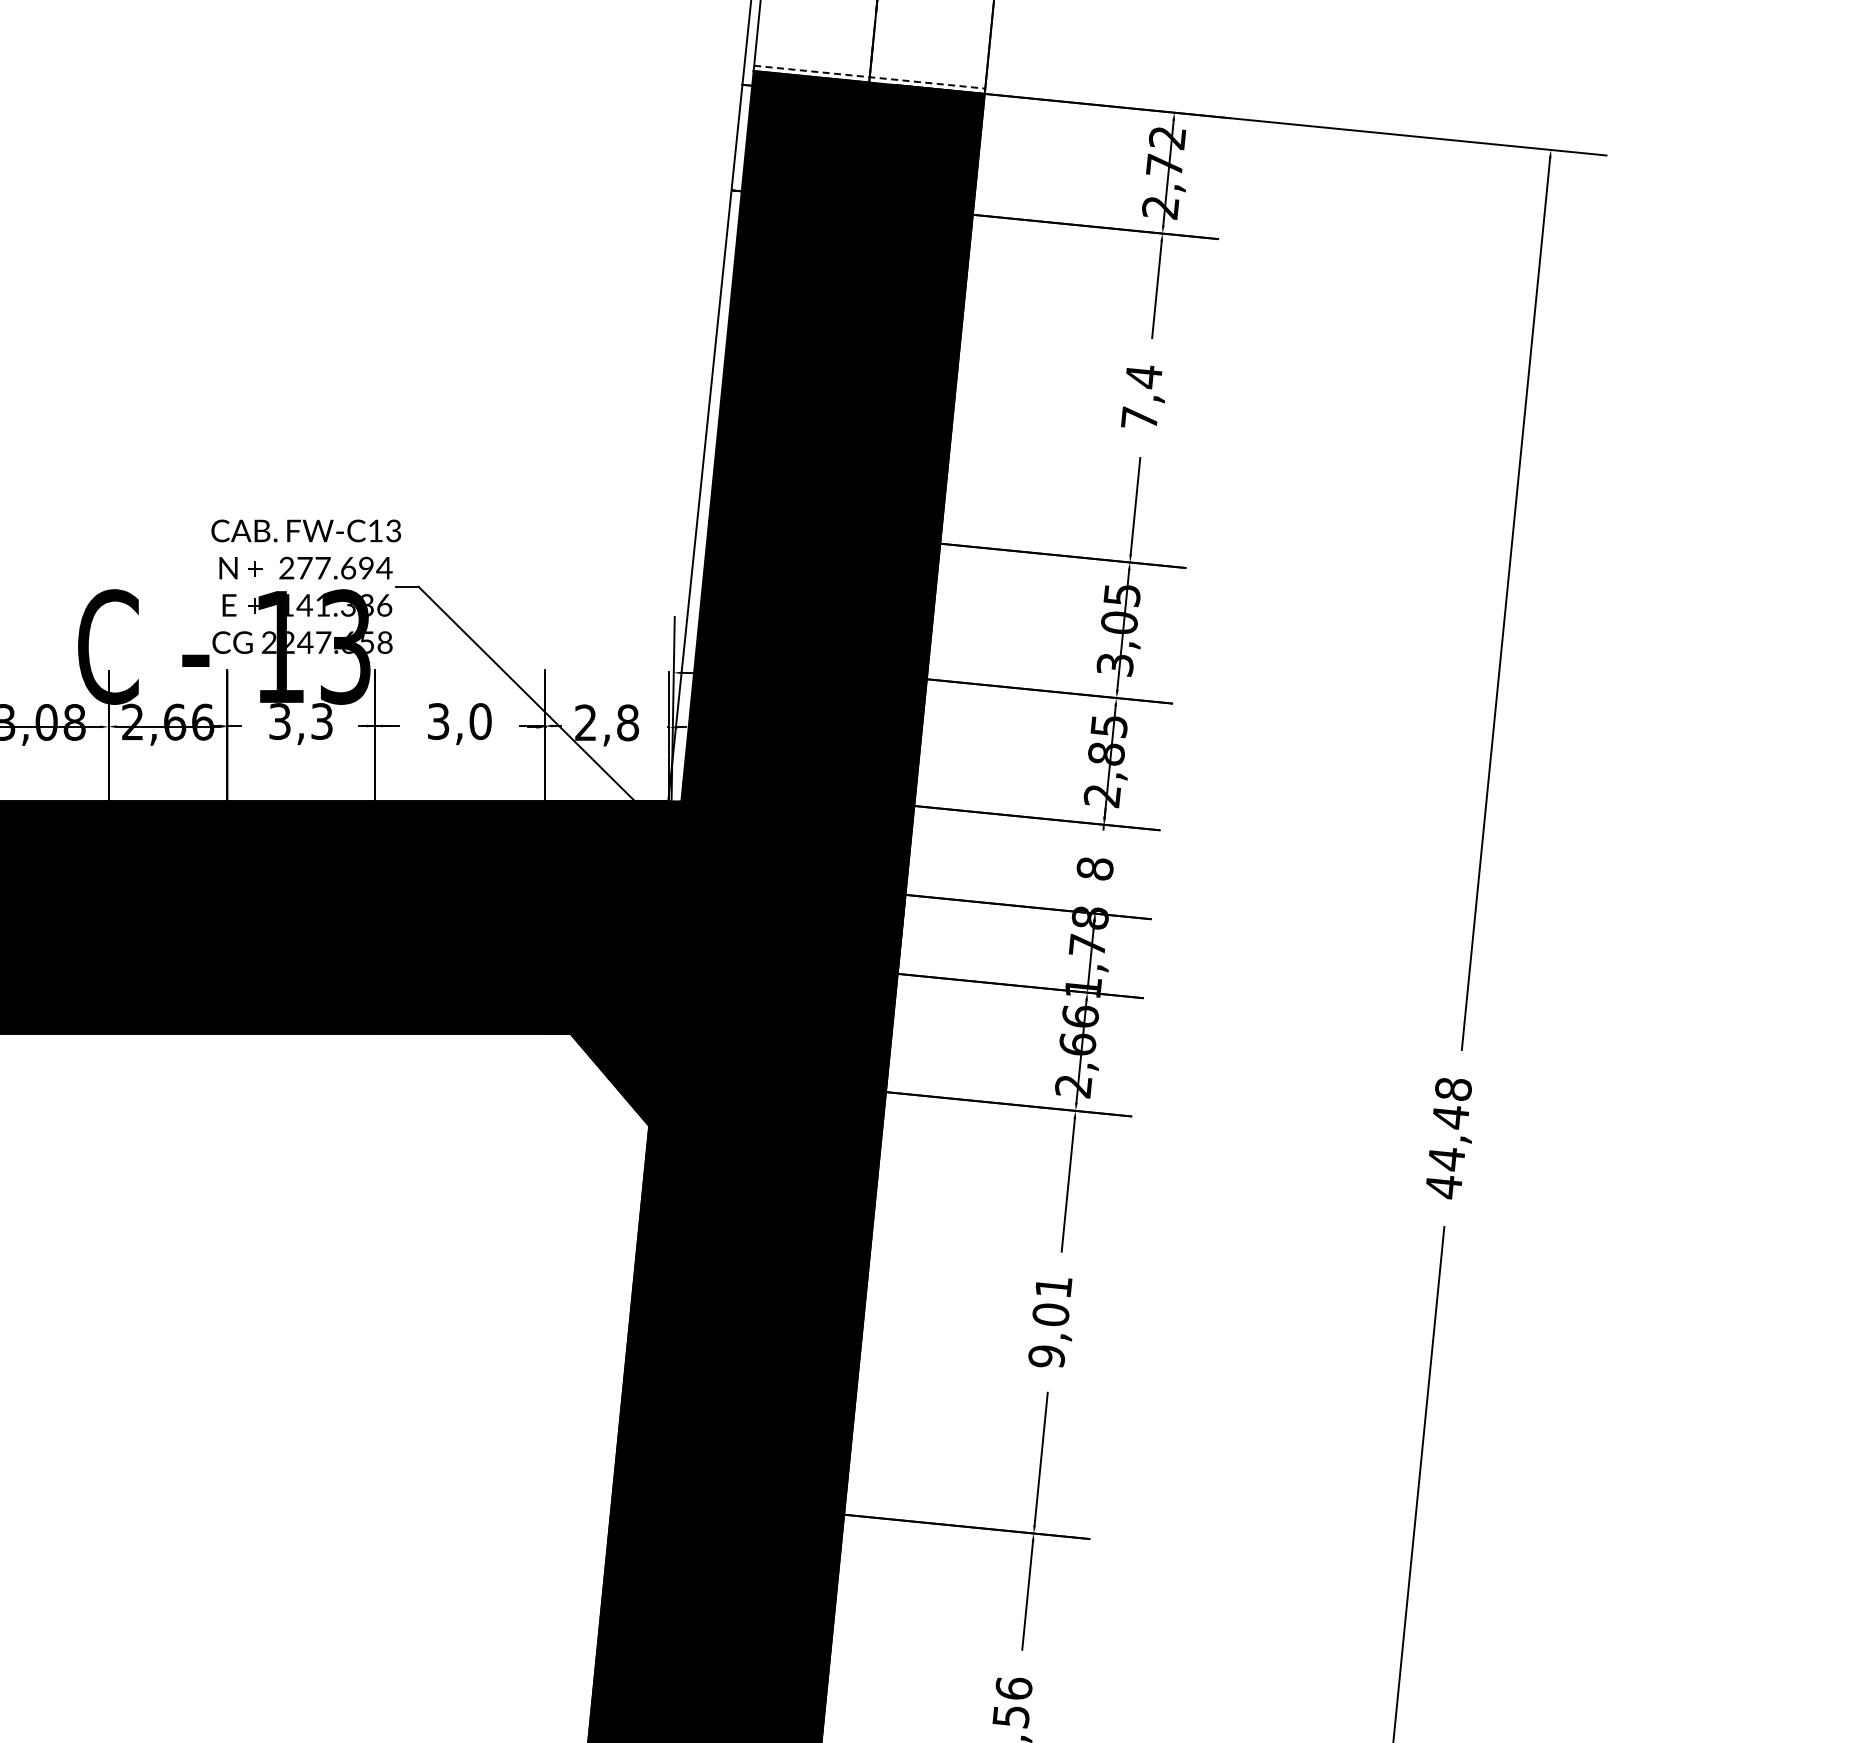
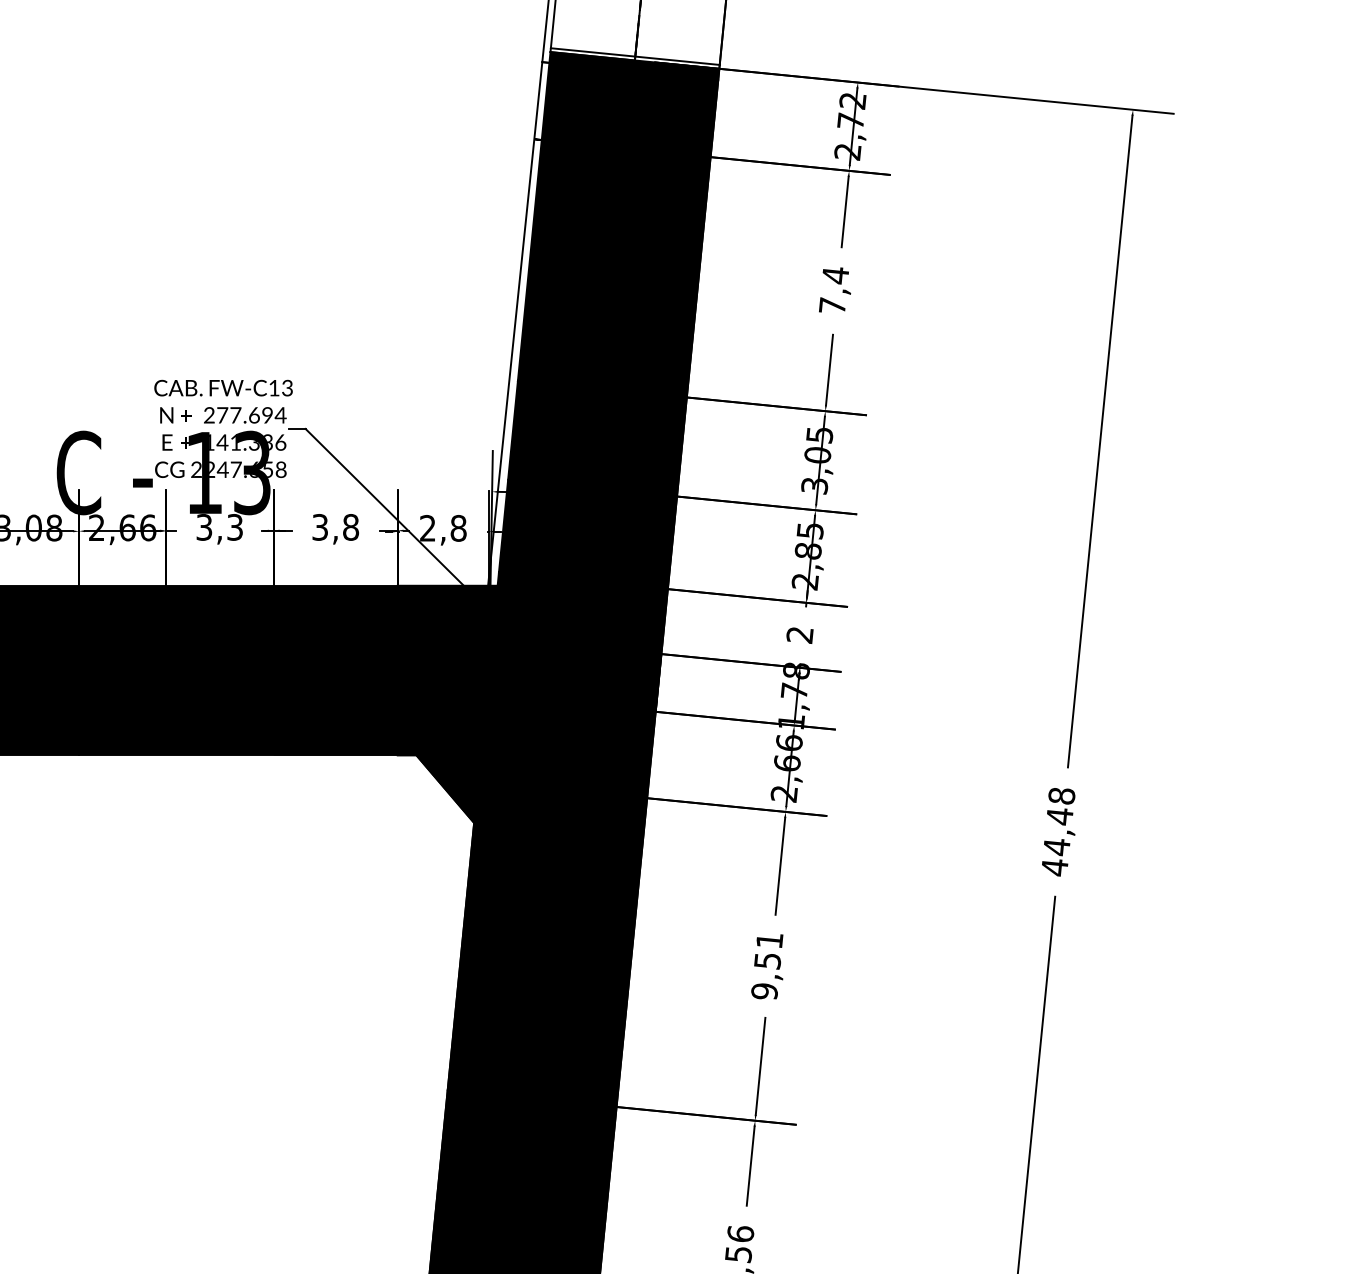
line: (870, 77) -> (635, 56), dashed -> solid
text: (480, 721) -> (350, 527), 3,0 -> 3,8
text: (1094, 869) -> (799, 635), 8 -> 2
text: (1050, 1314) -> (767, 960), 9,01 -> 9,51

